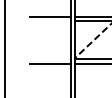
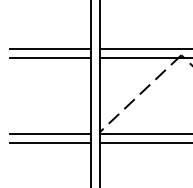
line: (50, 21) -> (50, 57), added
line: (50, 59) -> (50, 134), added

